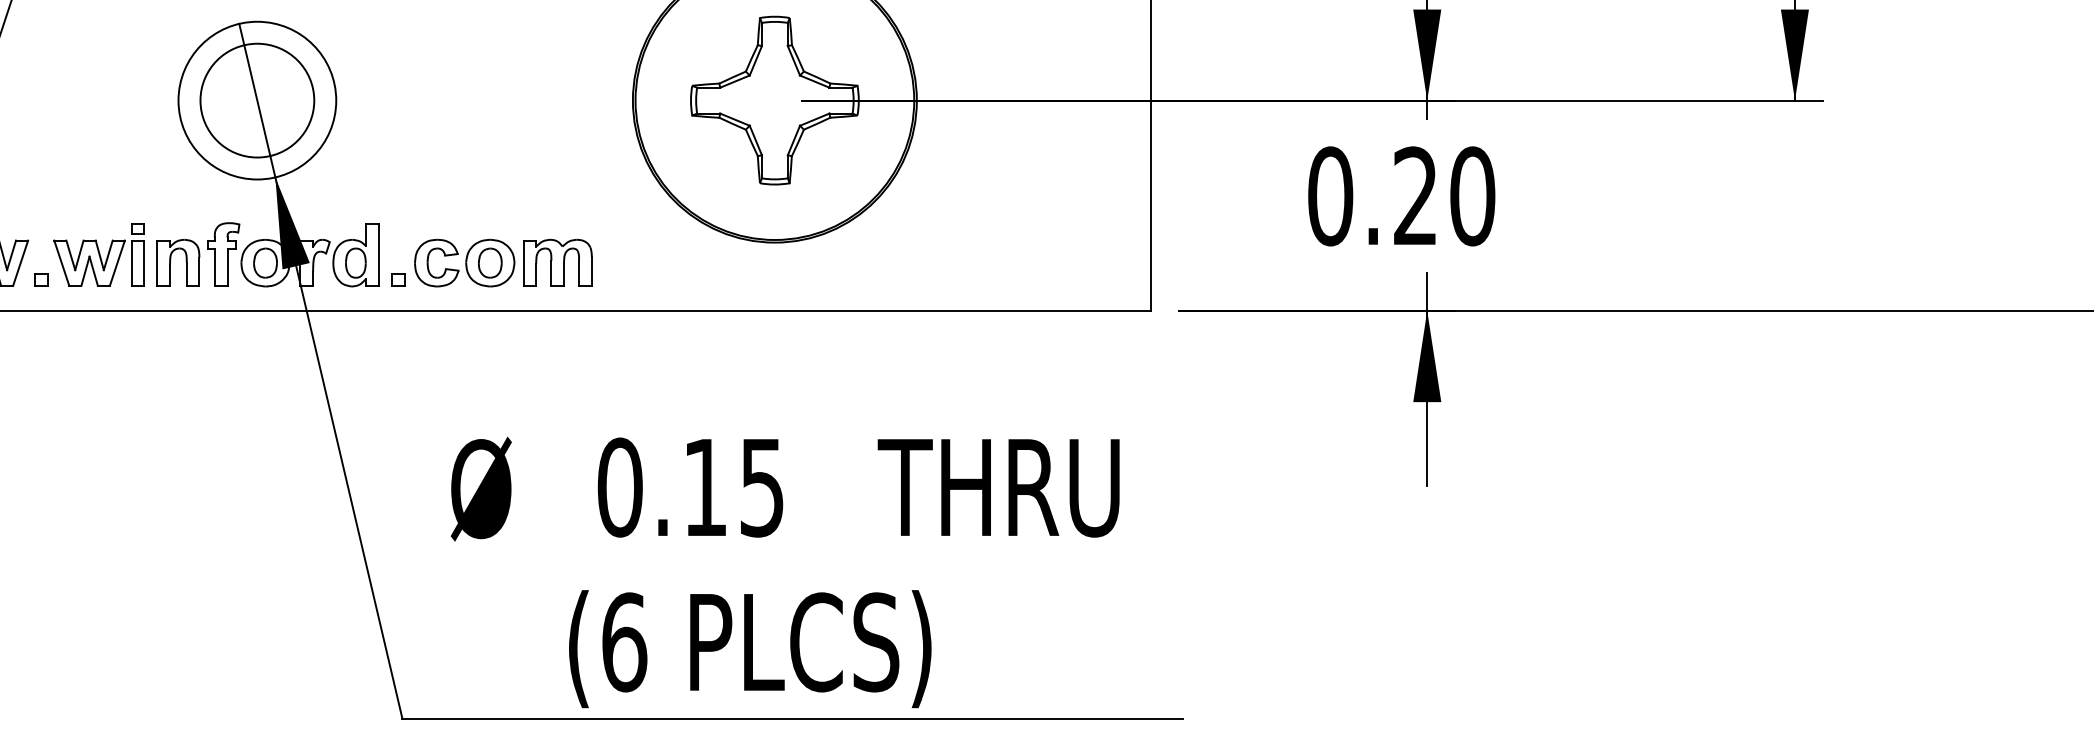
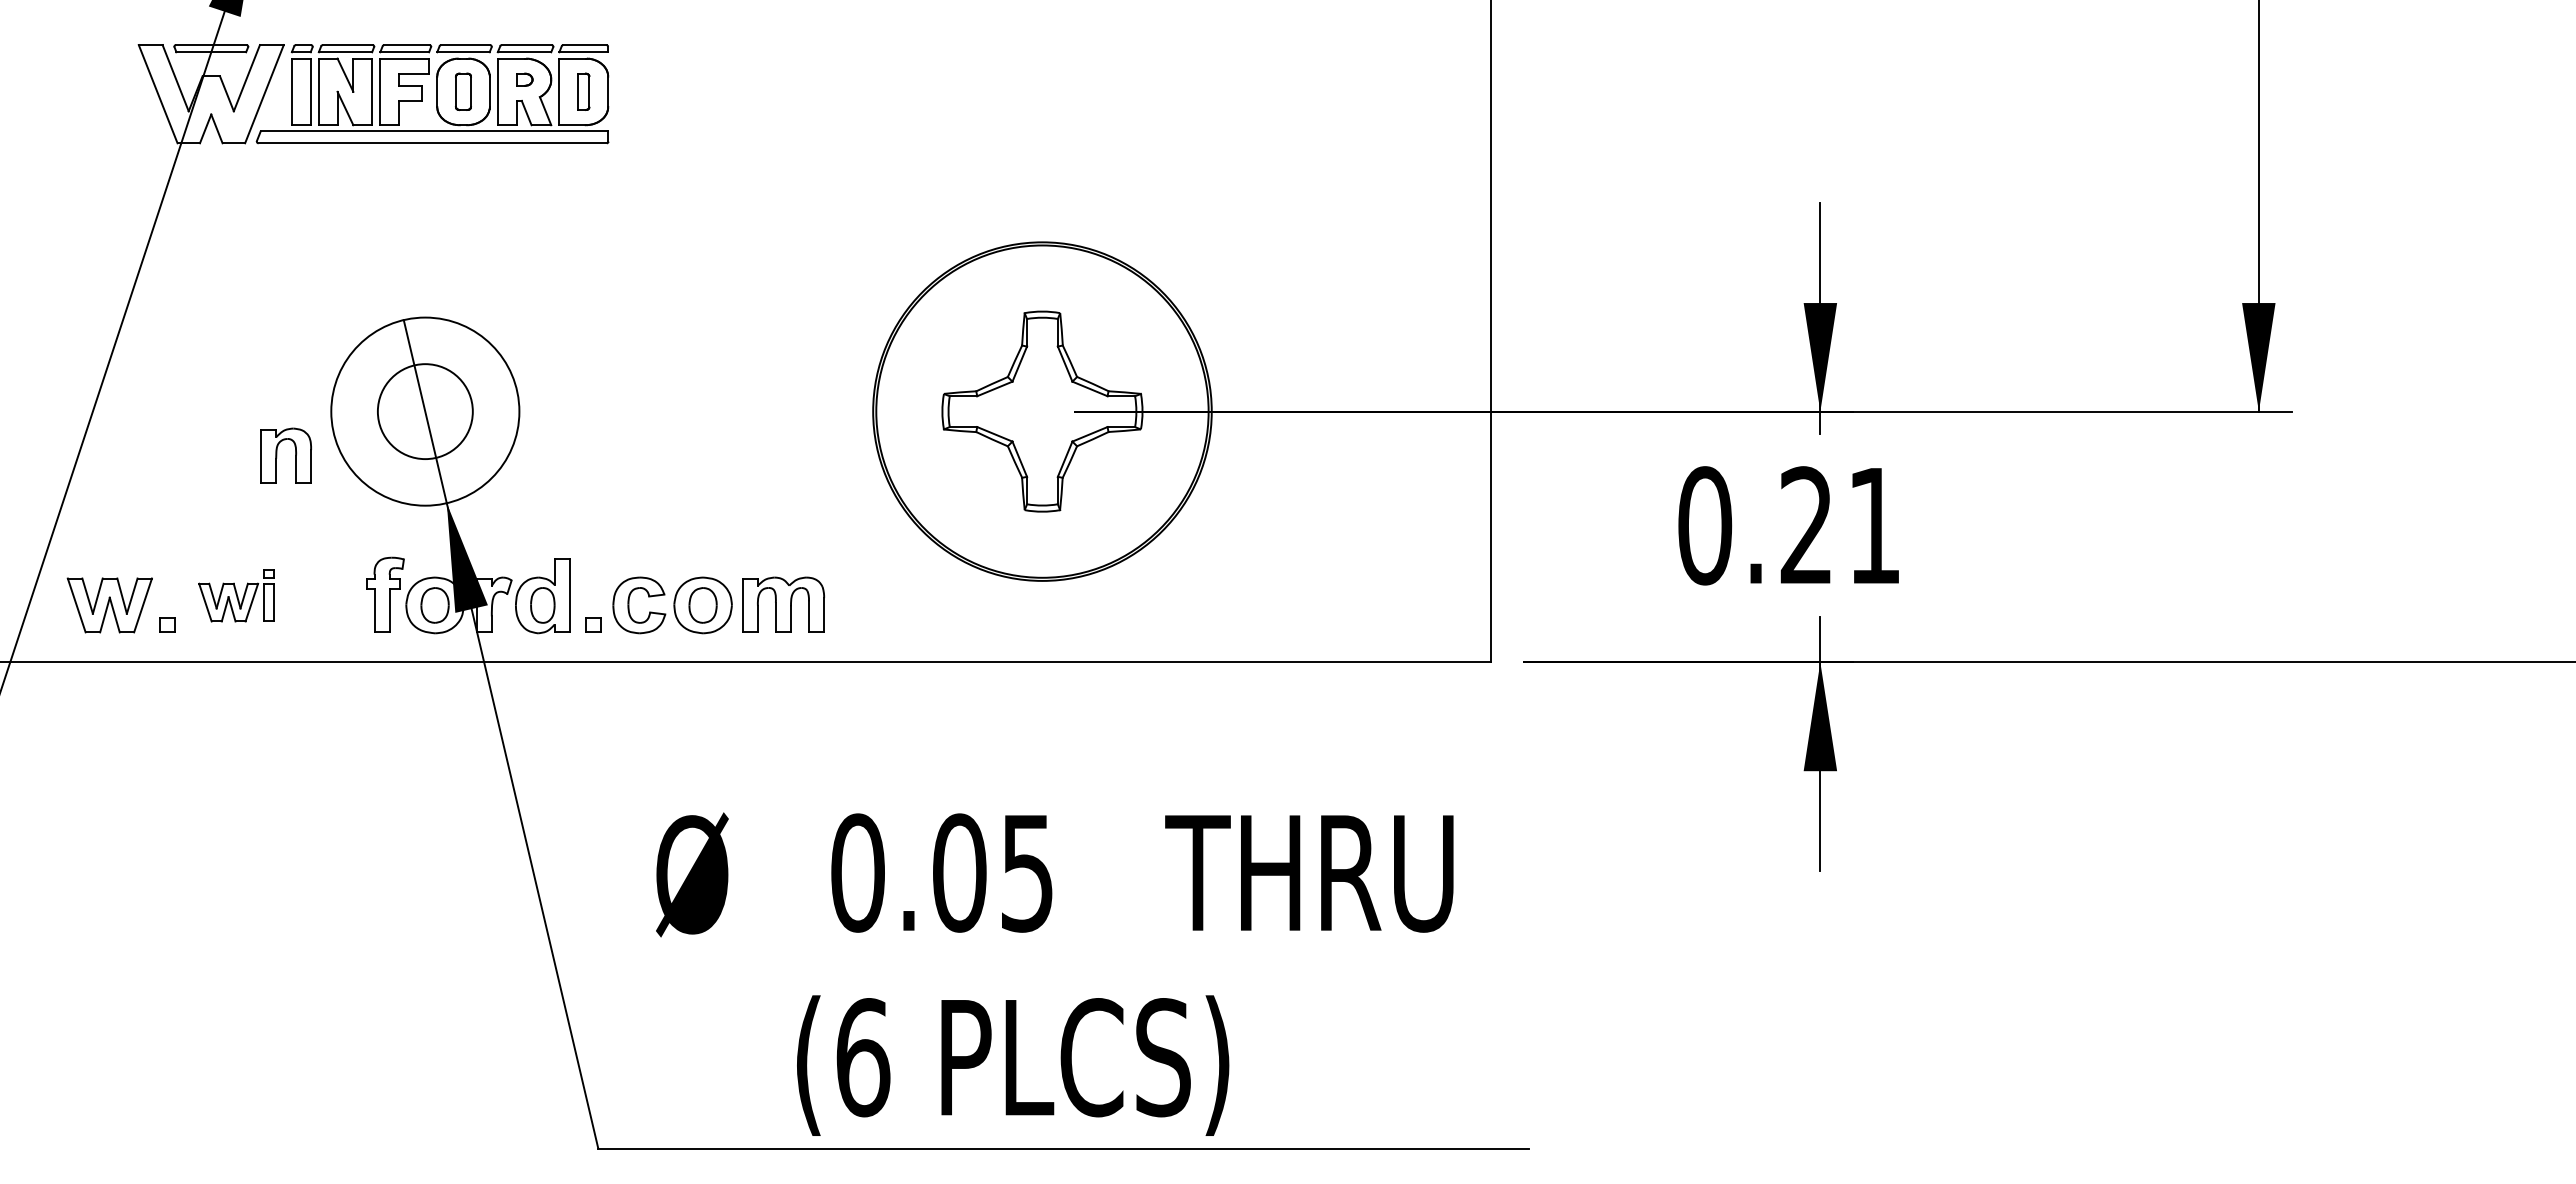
circle: (257, 100) -> (425, 411), size x0.7
text: (1472, 196) -> (1874, 525), 0.20 -> 0.21
part: (99, 254) -> (236, 595), size x0.7
part: (171, 262) -> (277, 455), moved
text: (705, 487) -> (959, 872), 0.15 -> 0.05

